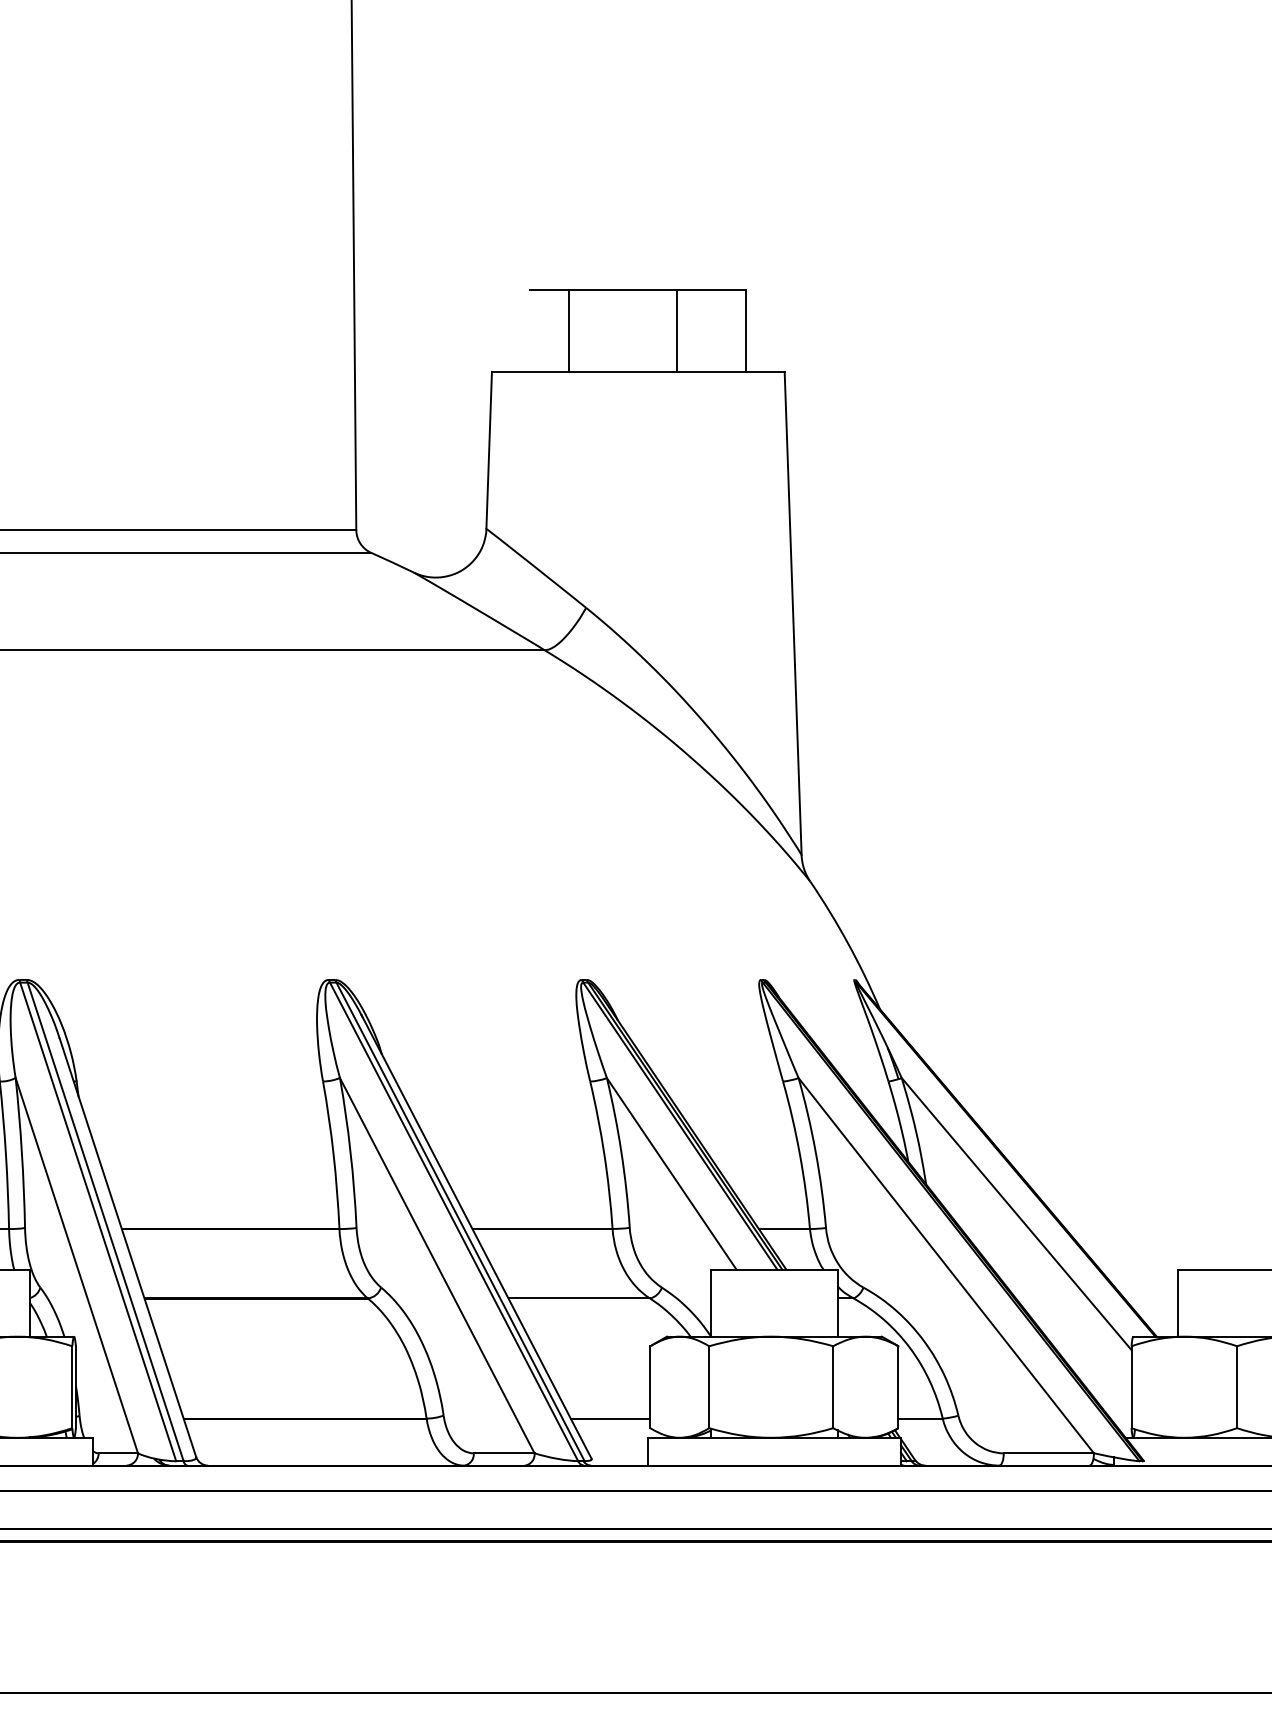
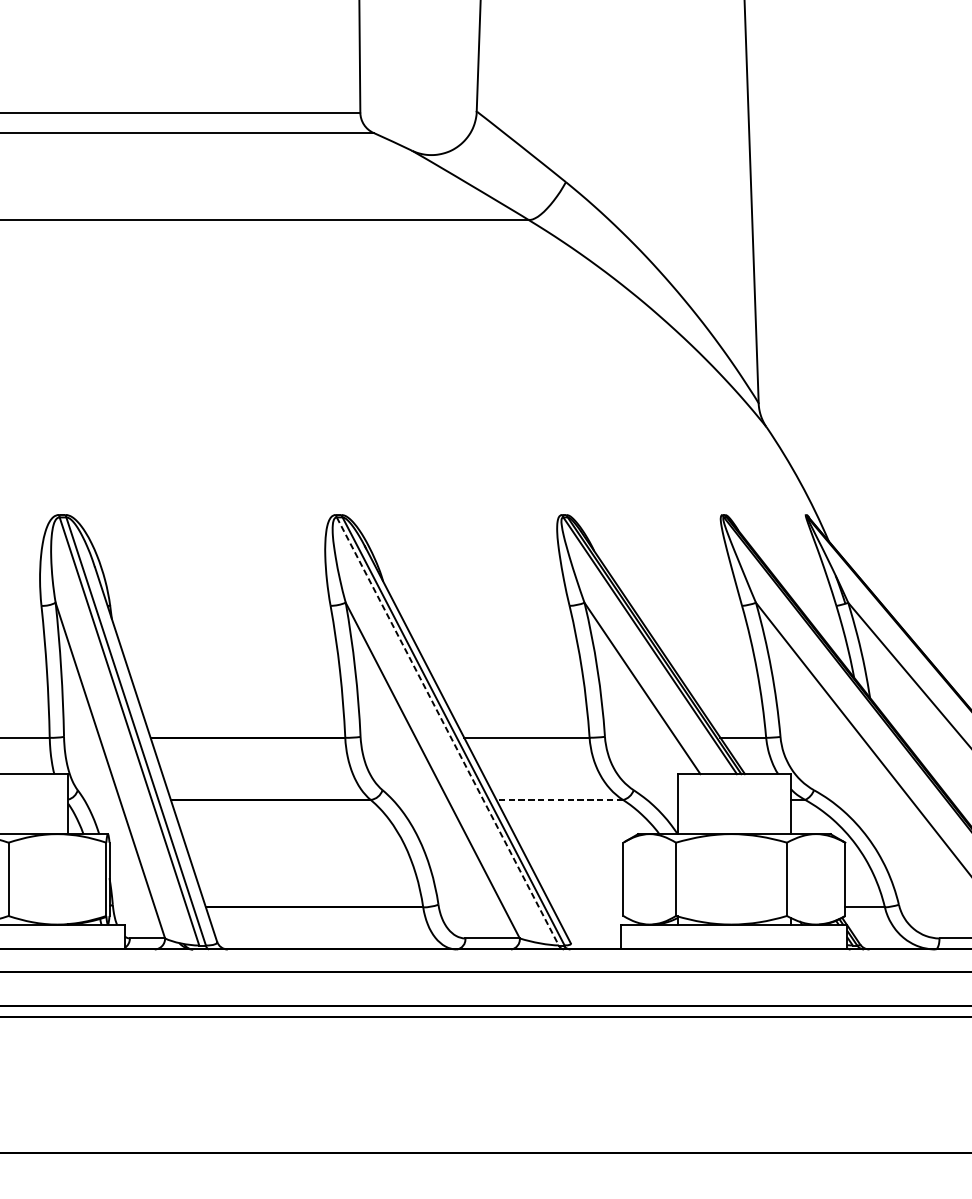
line: (454, 1221) -> (448, 731), solid -> dashed
line: (579, 1298) -> (560, 799), solid -> dashed
line: (610, 1418) -> (587, 907), removed

